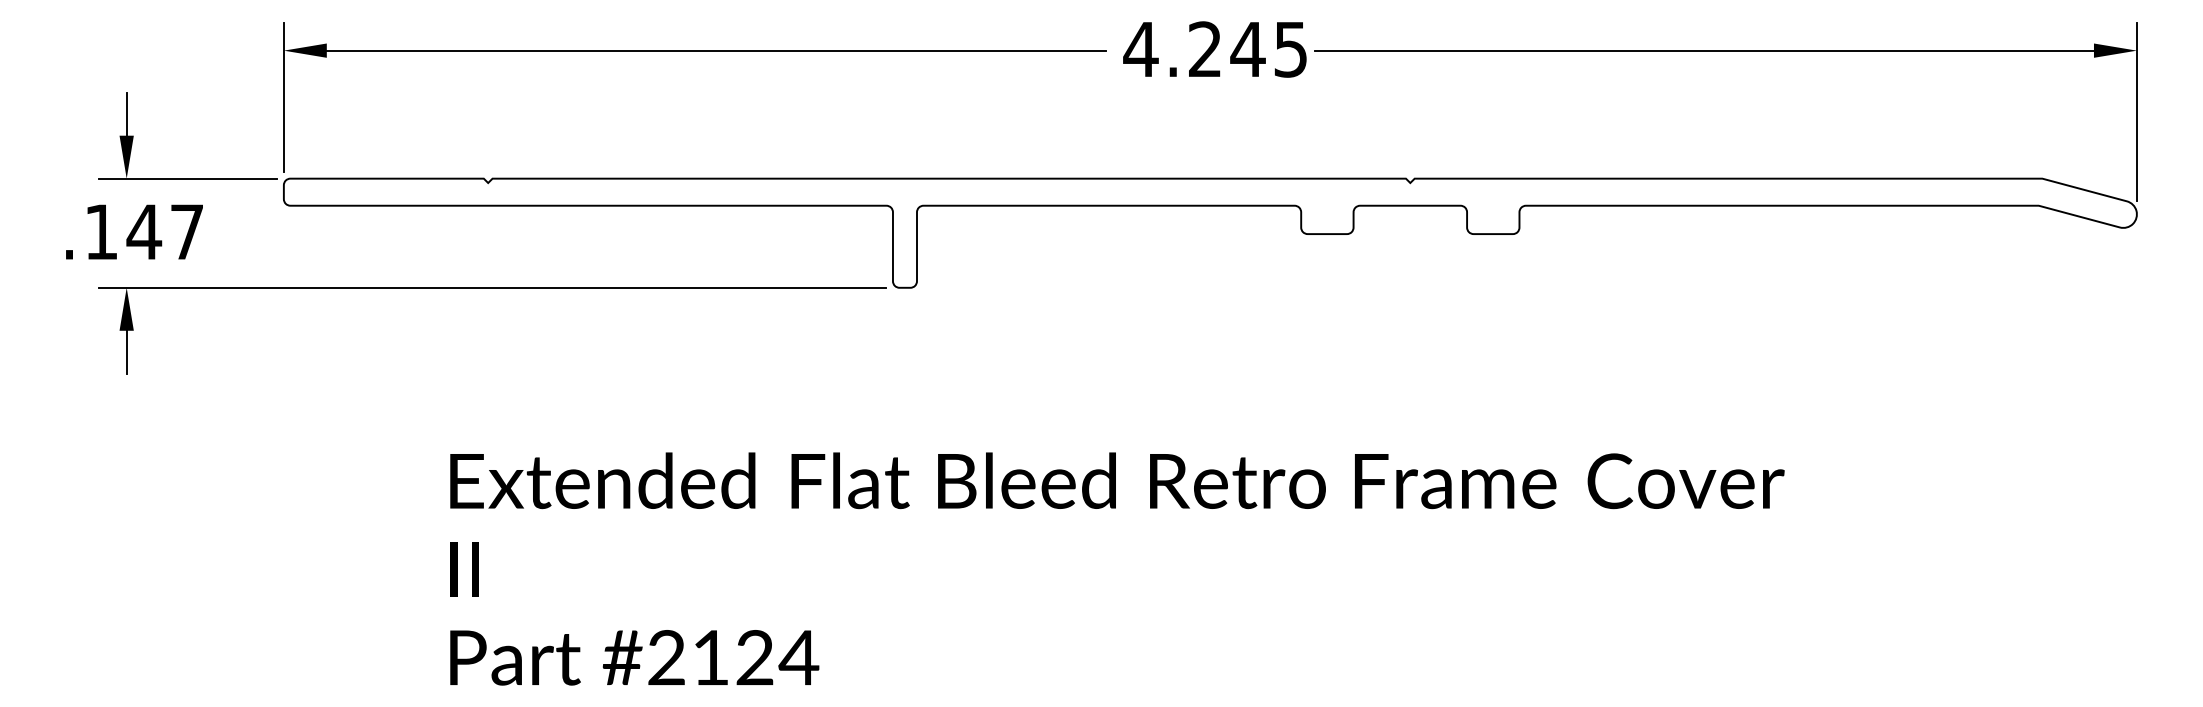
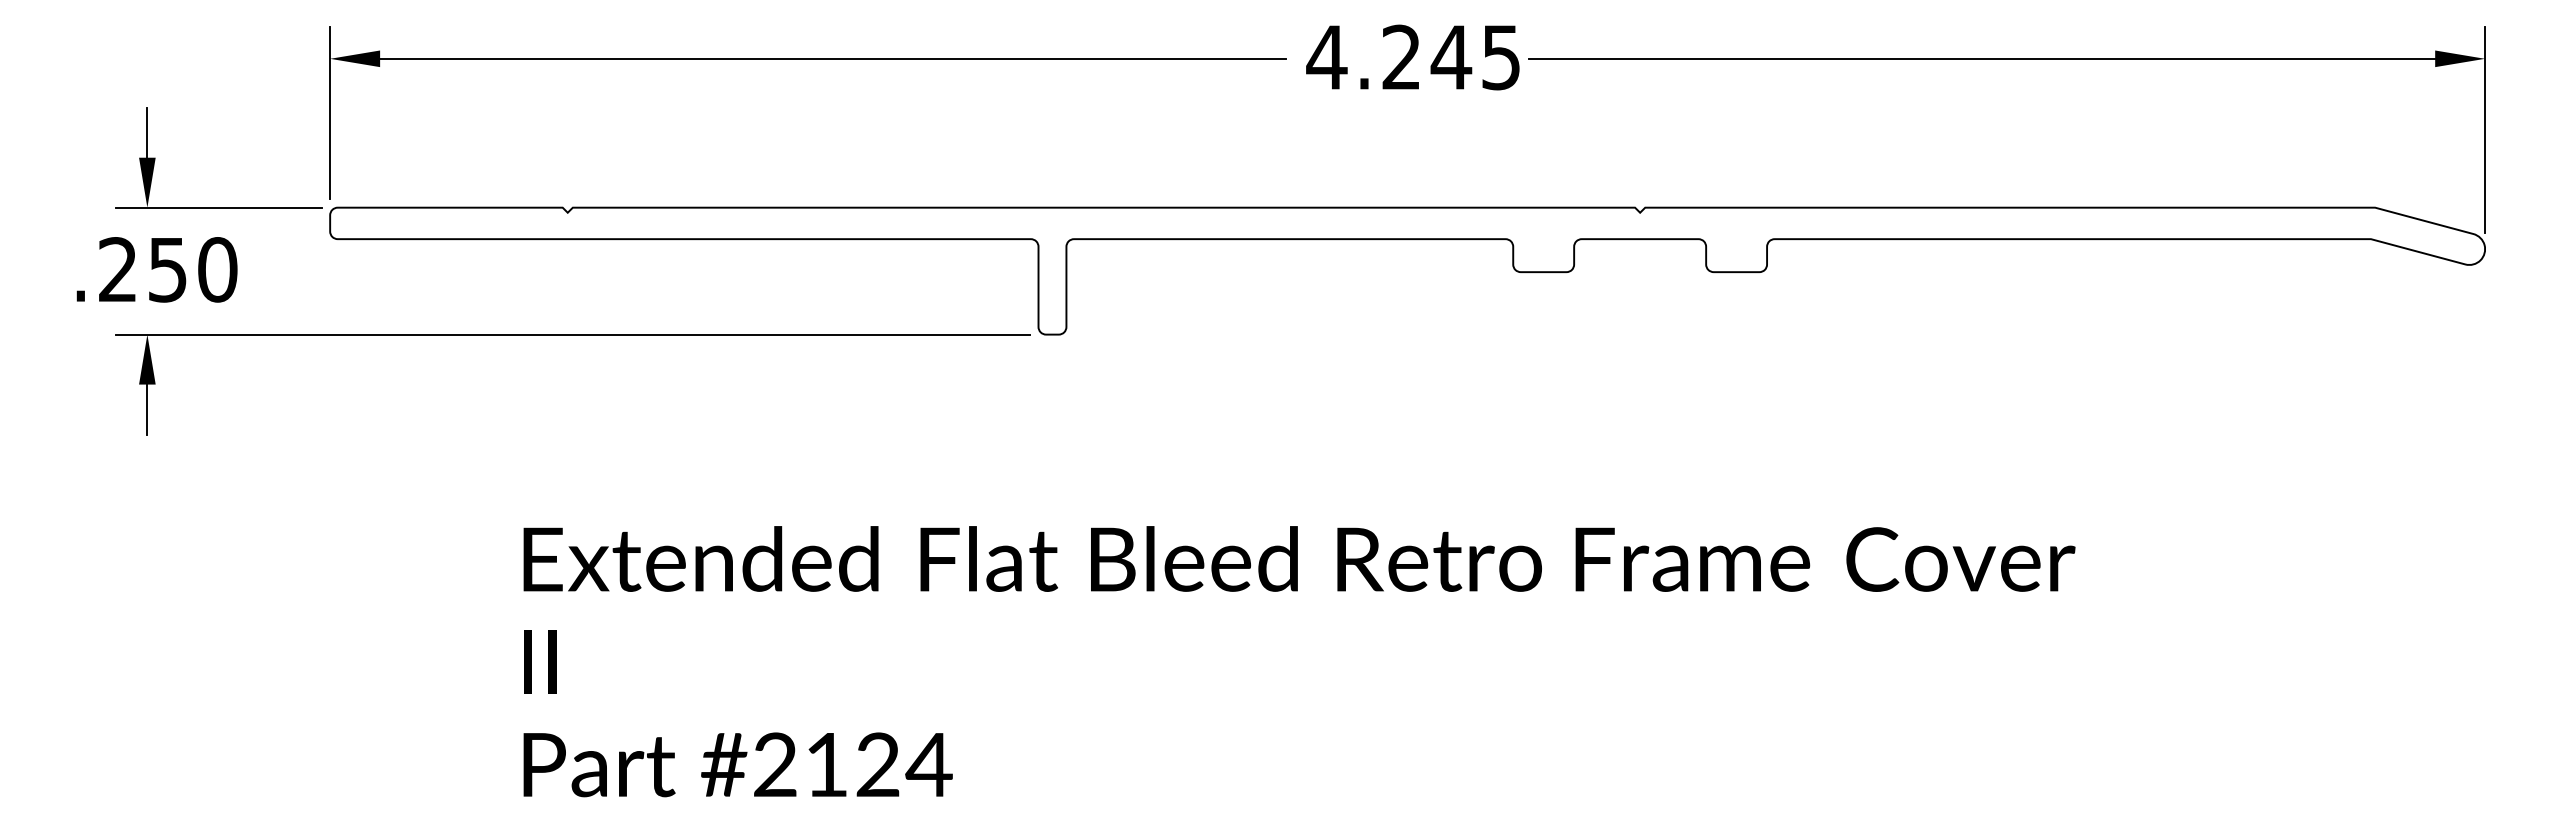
text: (144, 231) -> (168, 269), .147 -> .250

